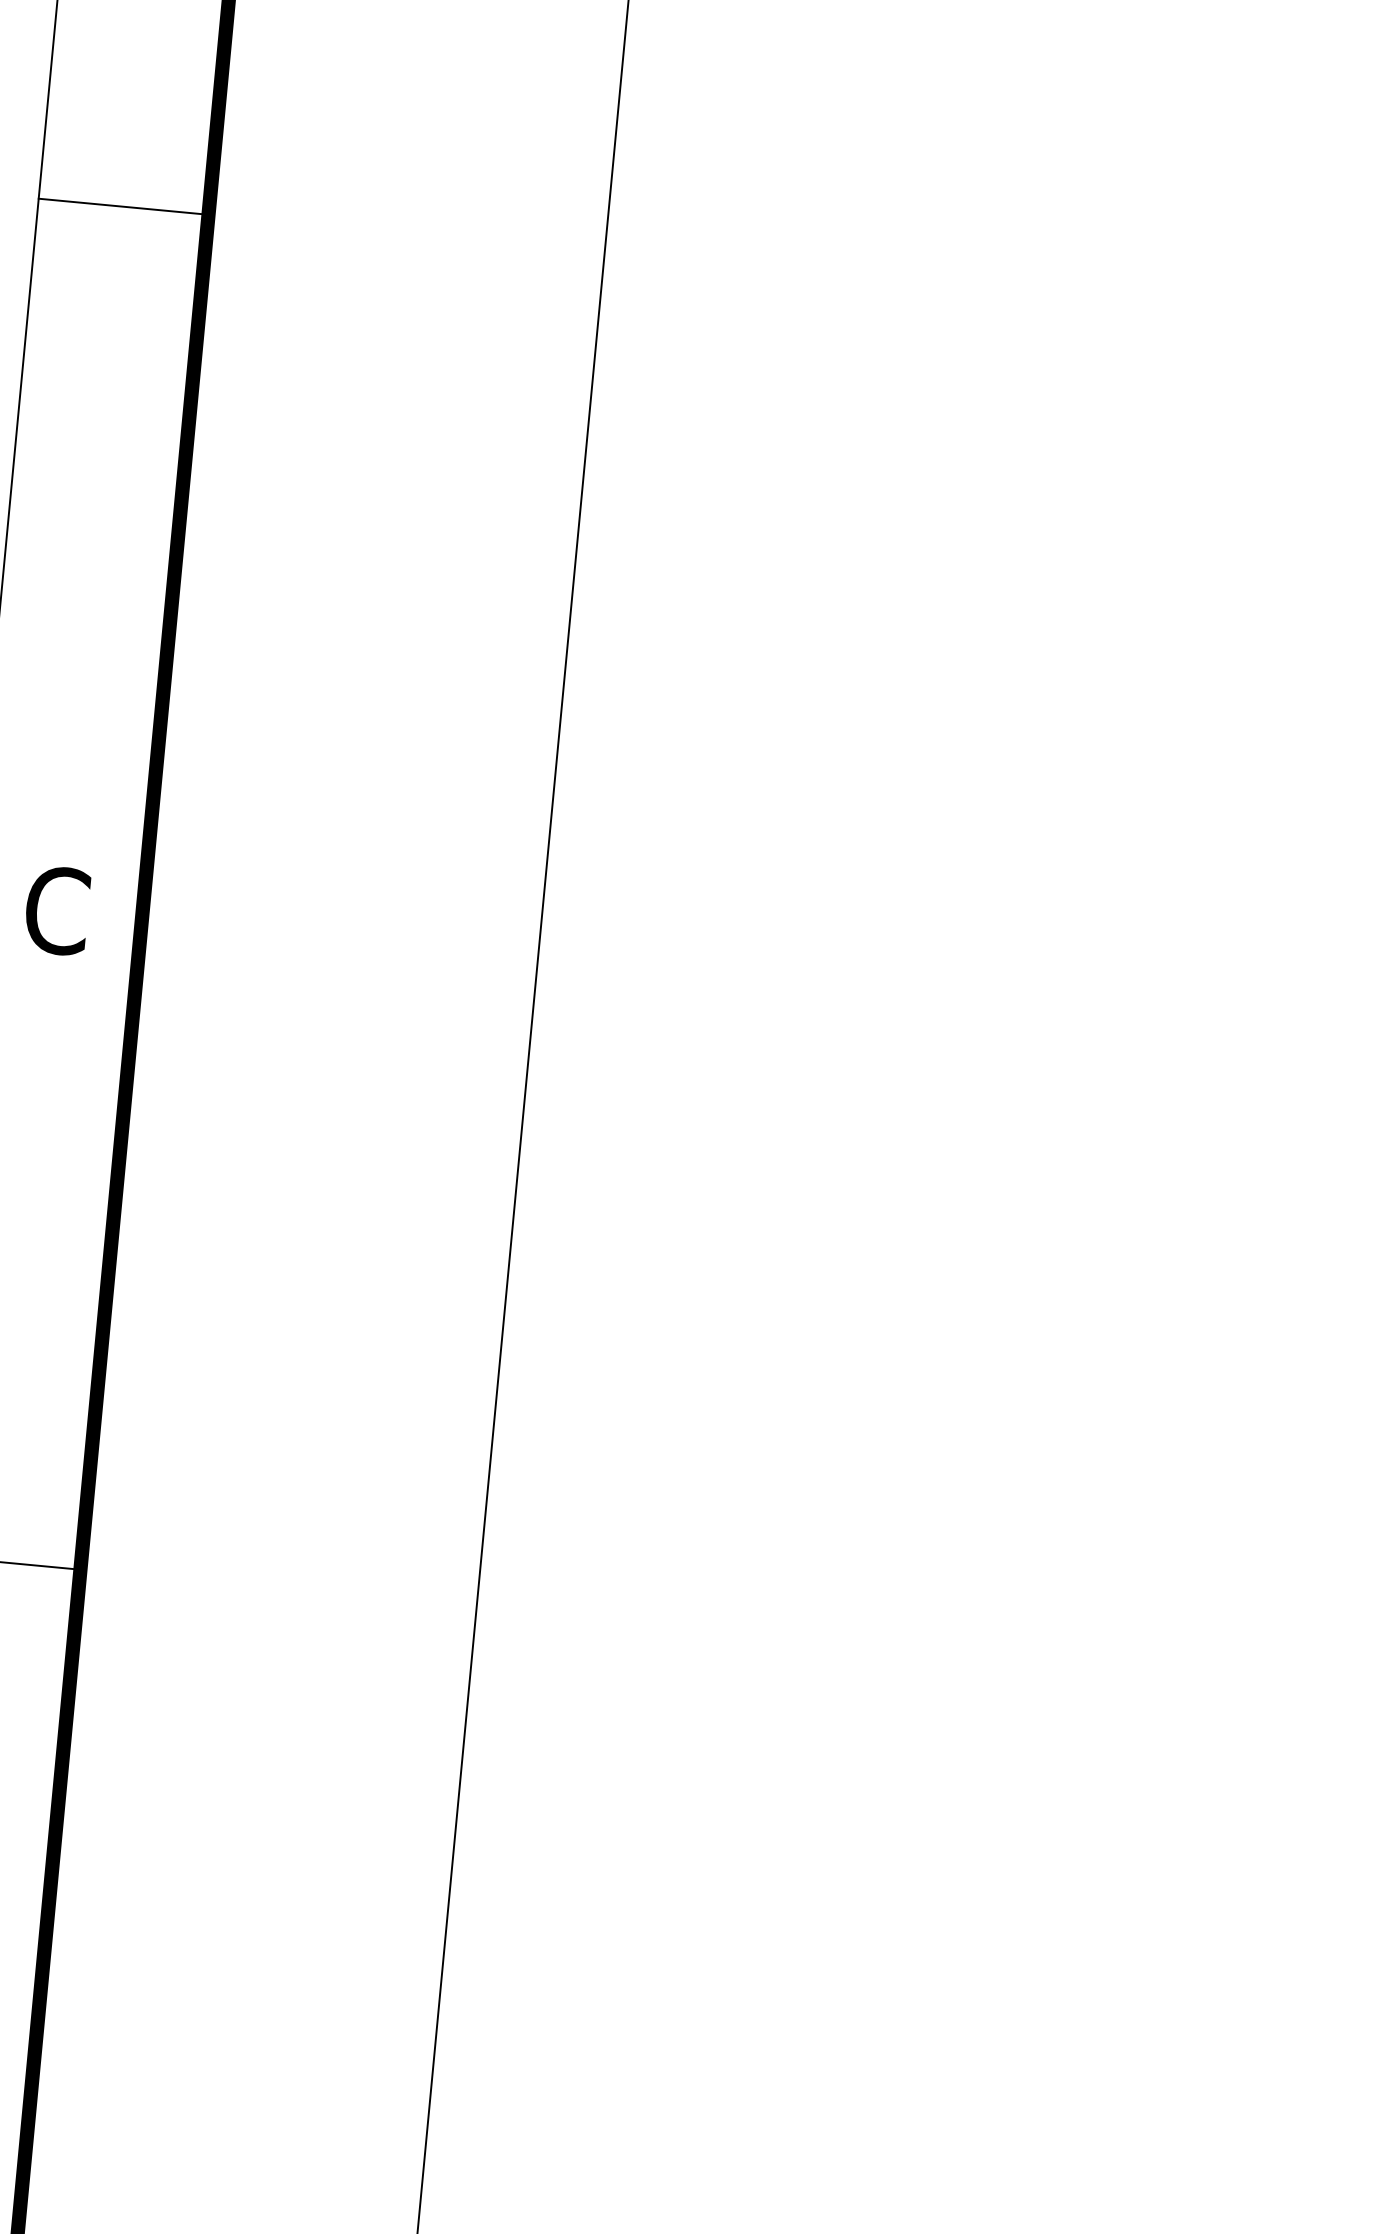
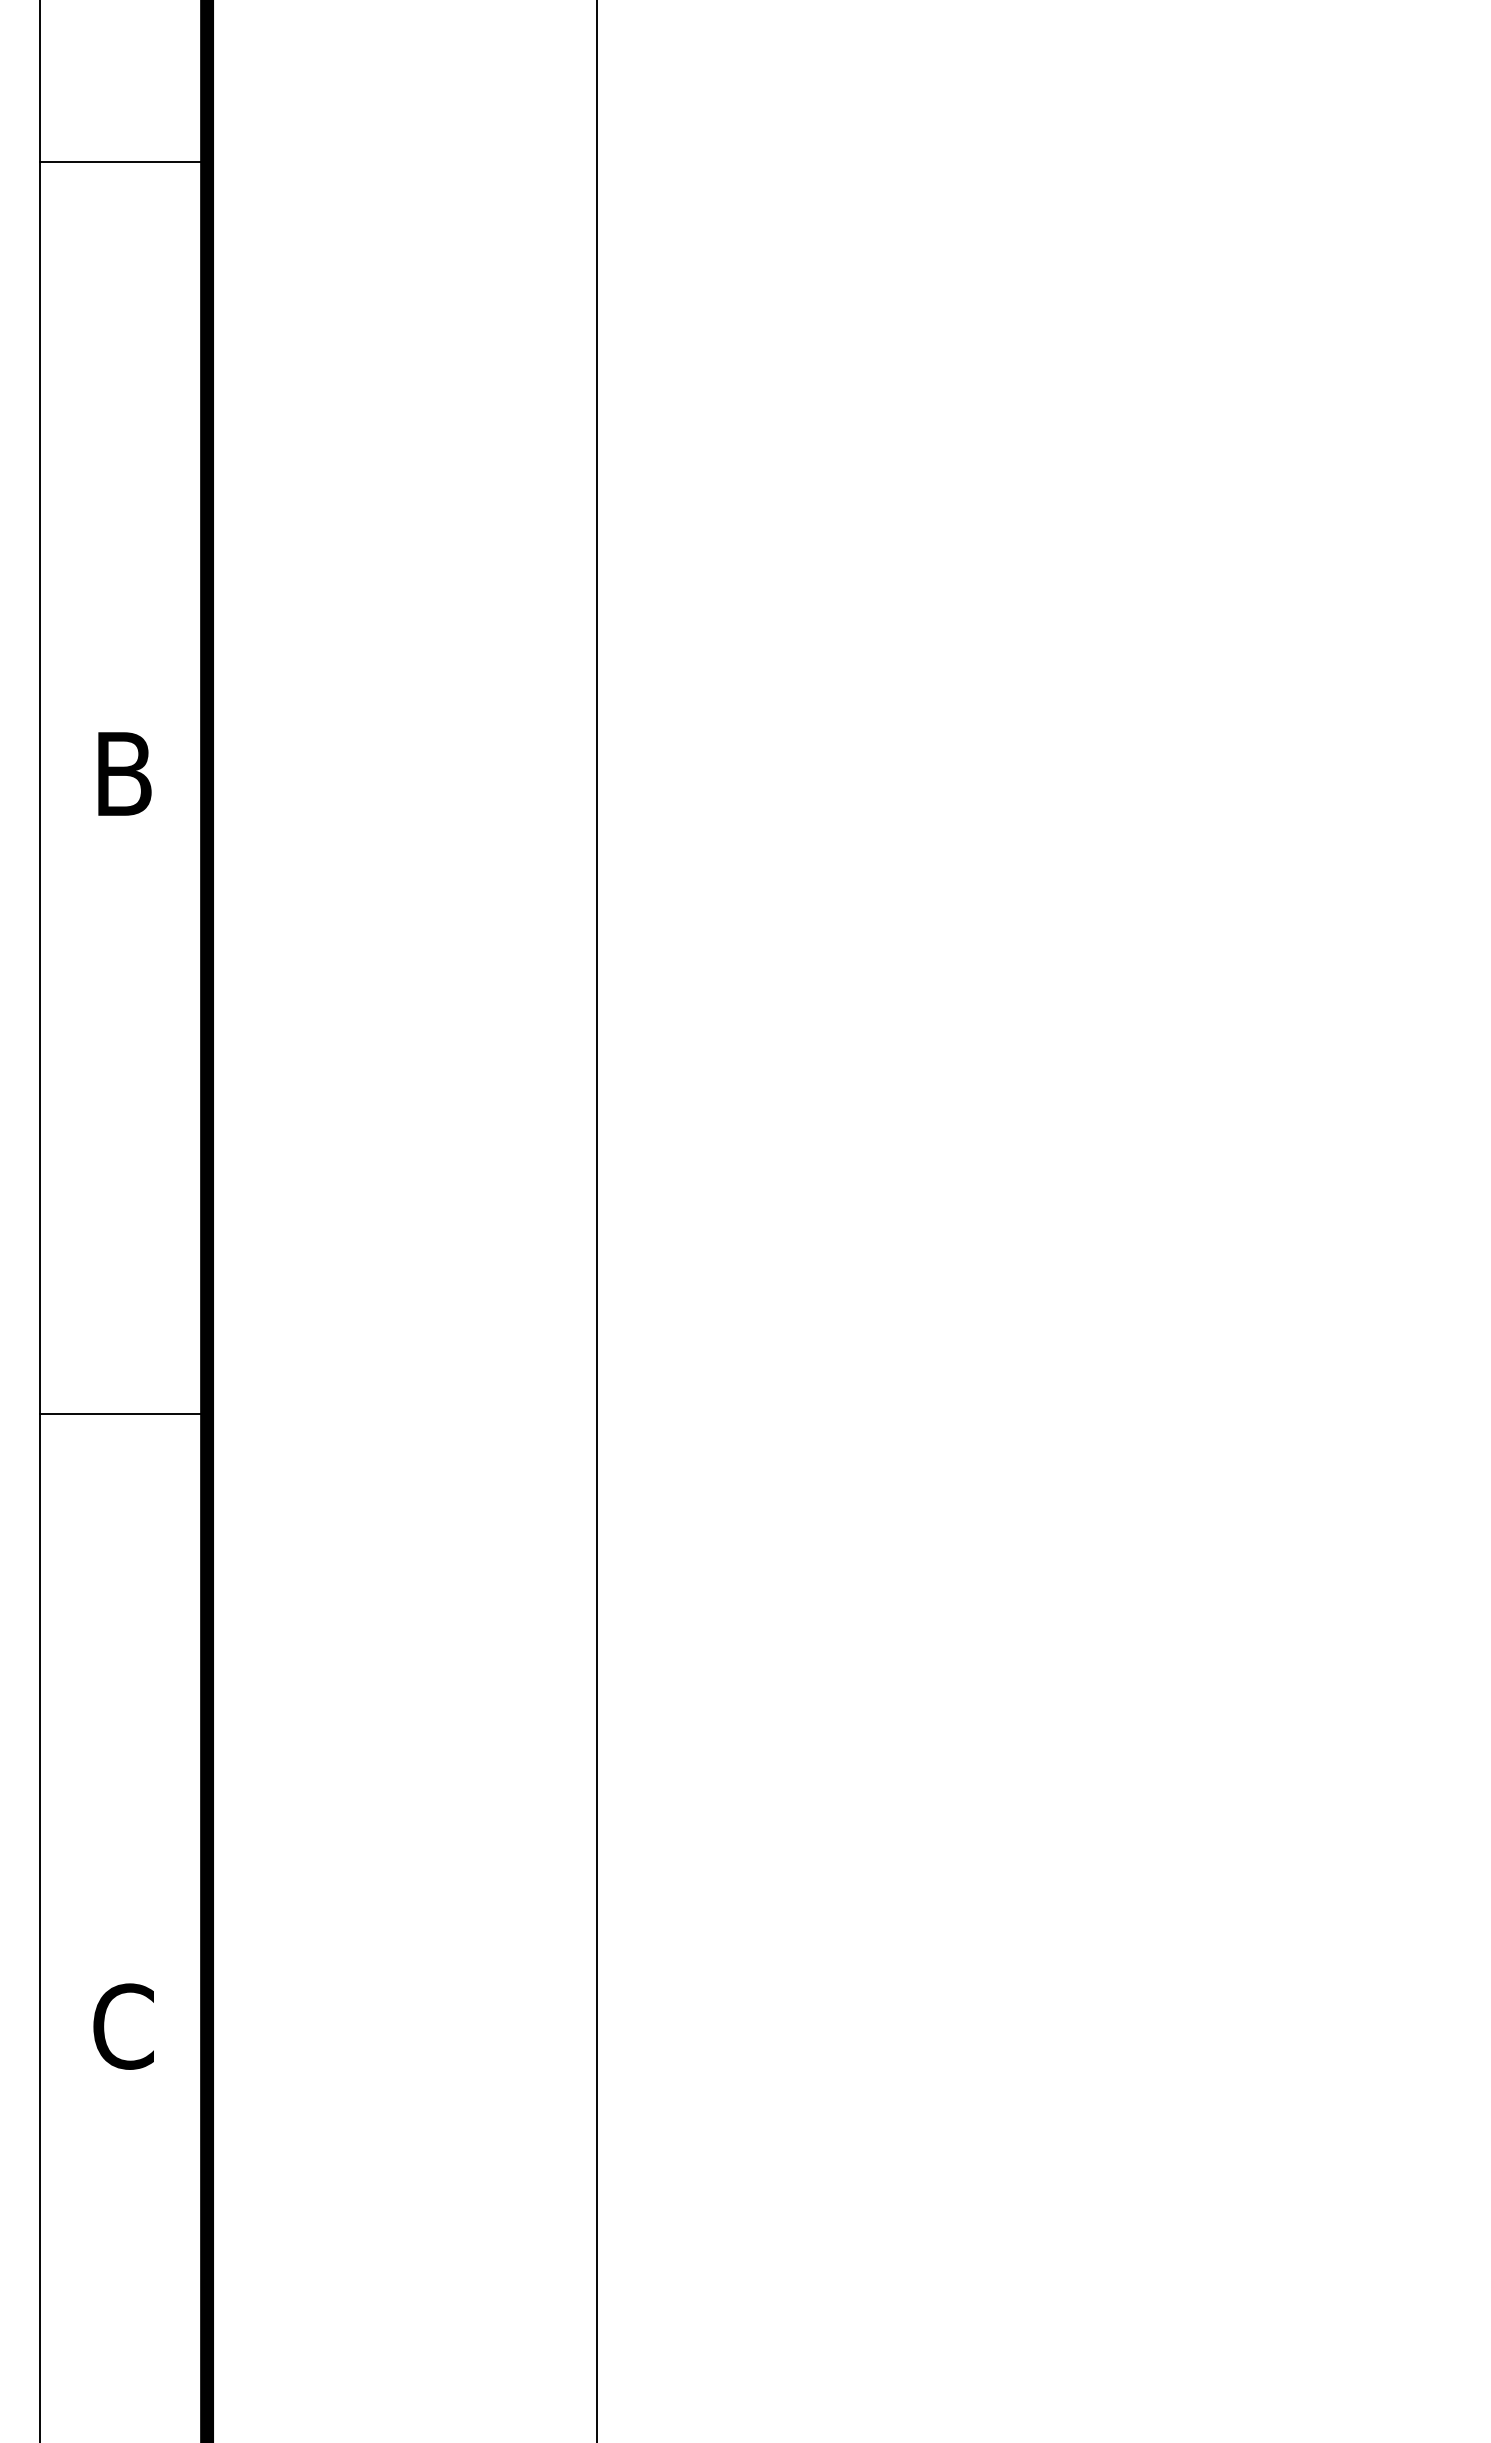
line: (123, 206) -> (123, 161), moved
text: (57, 910) -> (123, 773), C -> B

